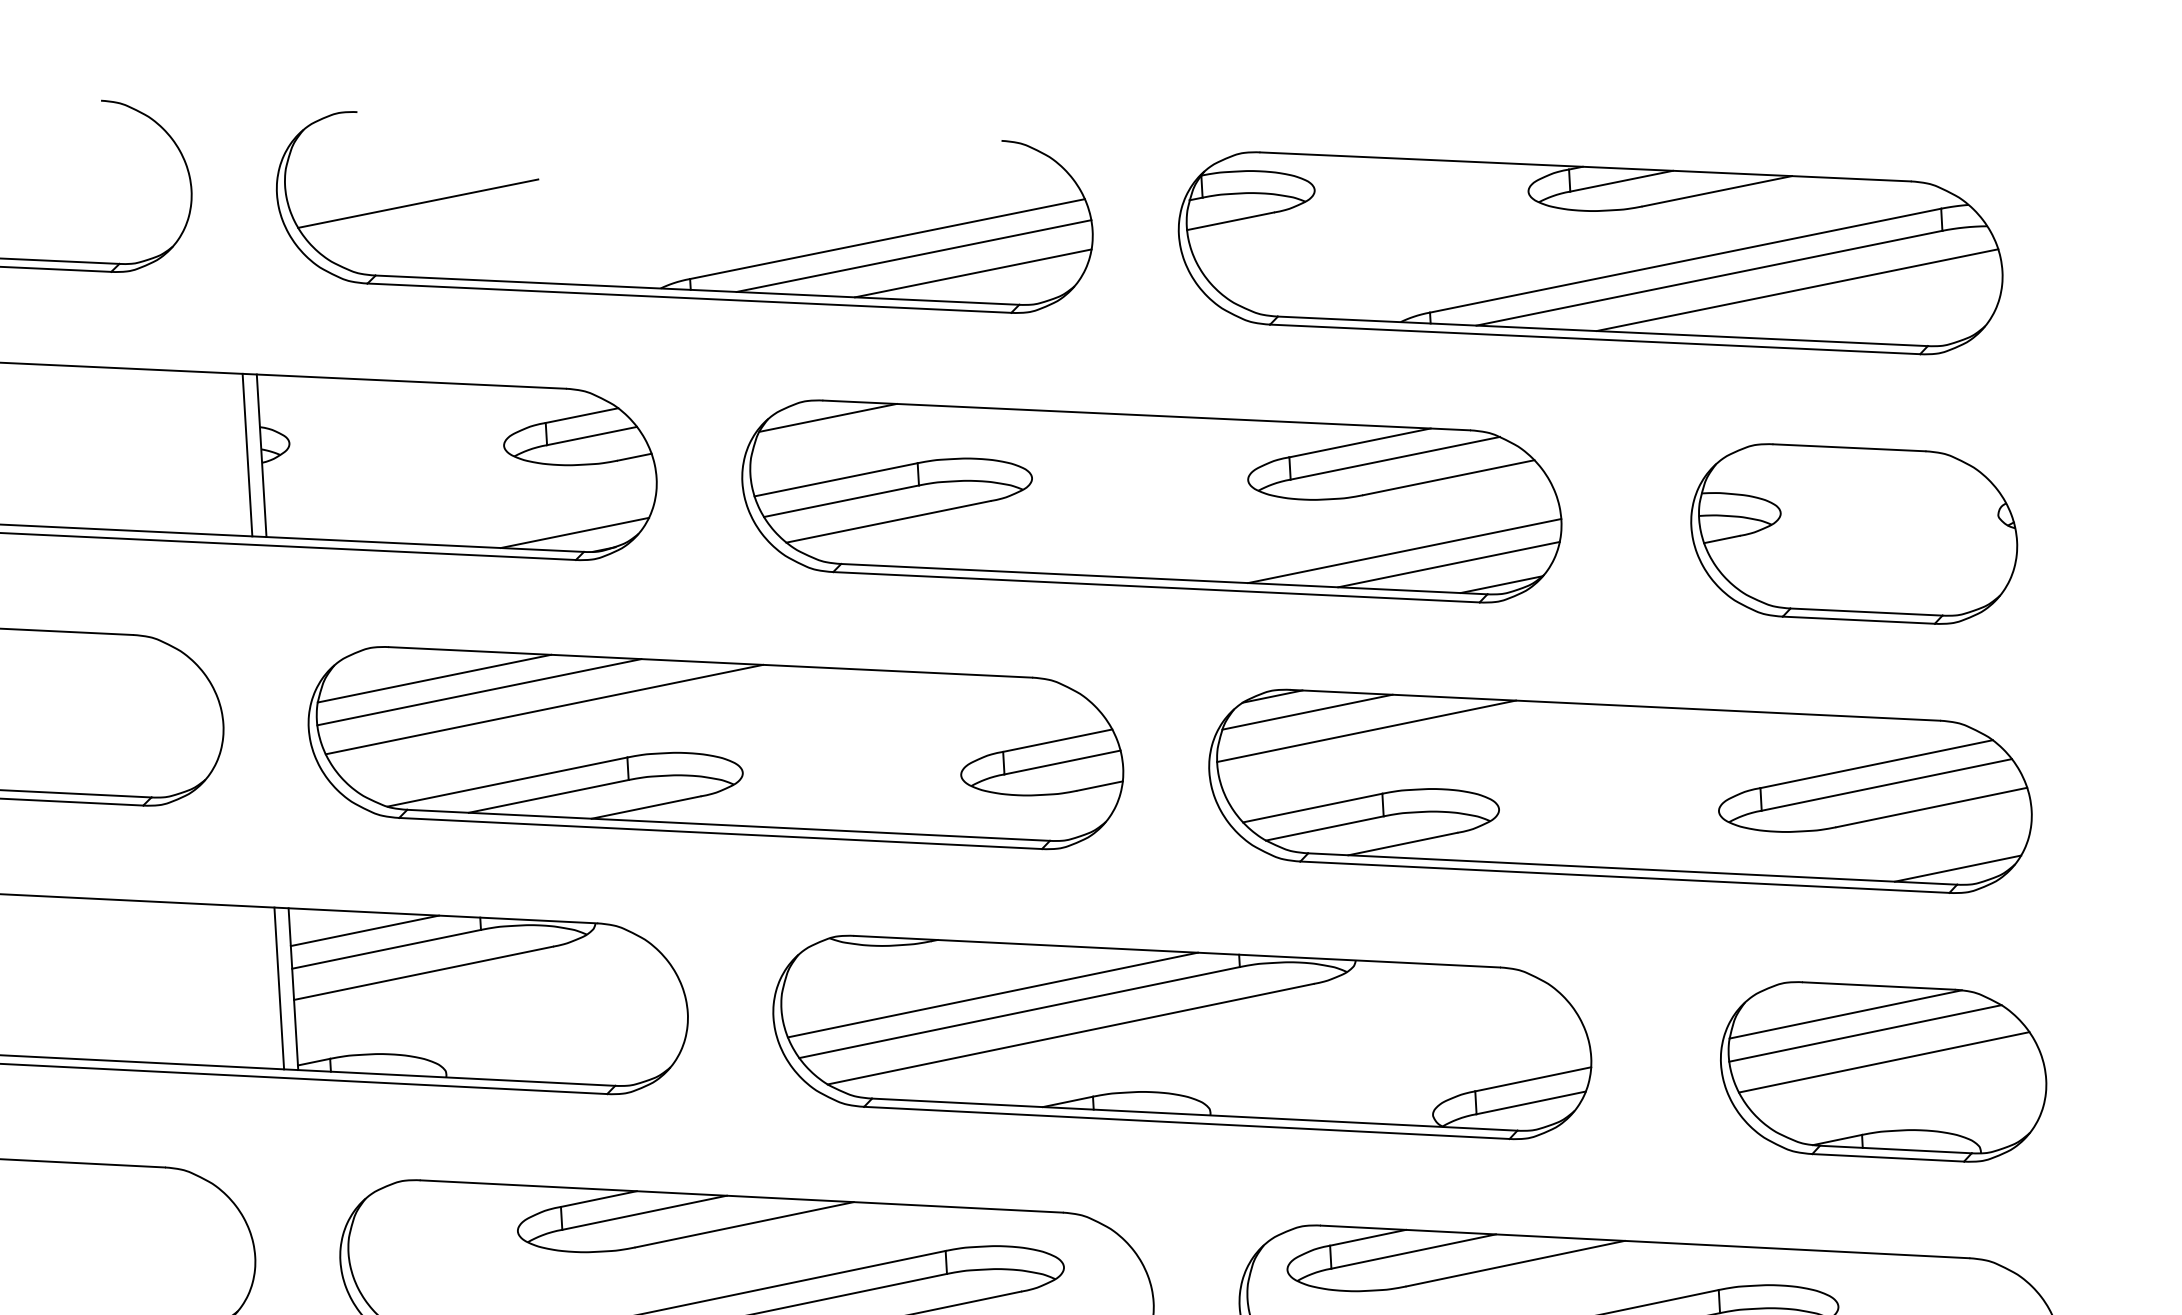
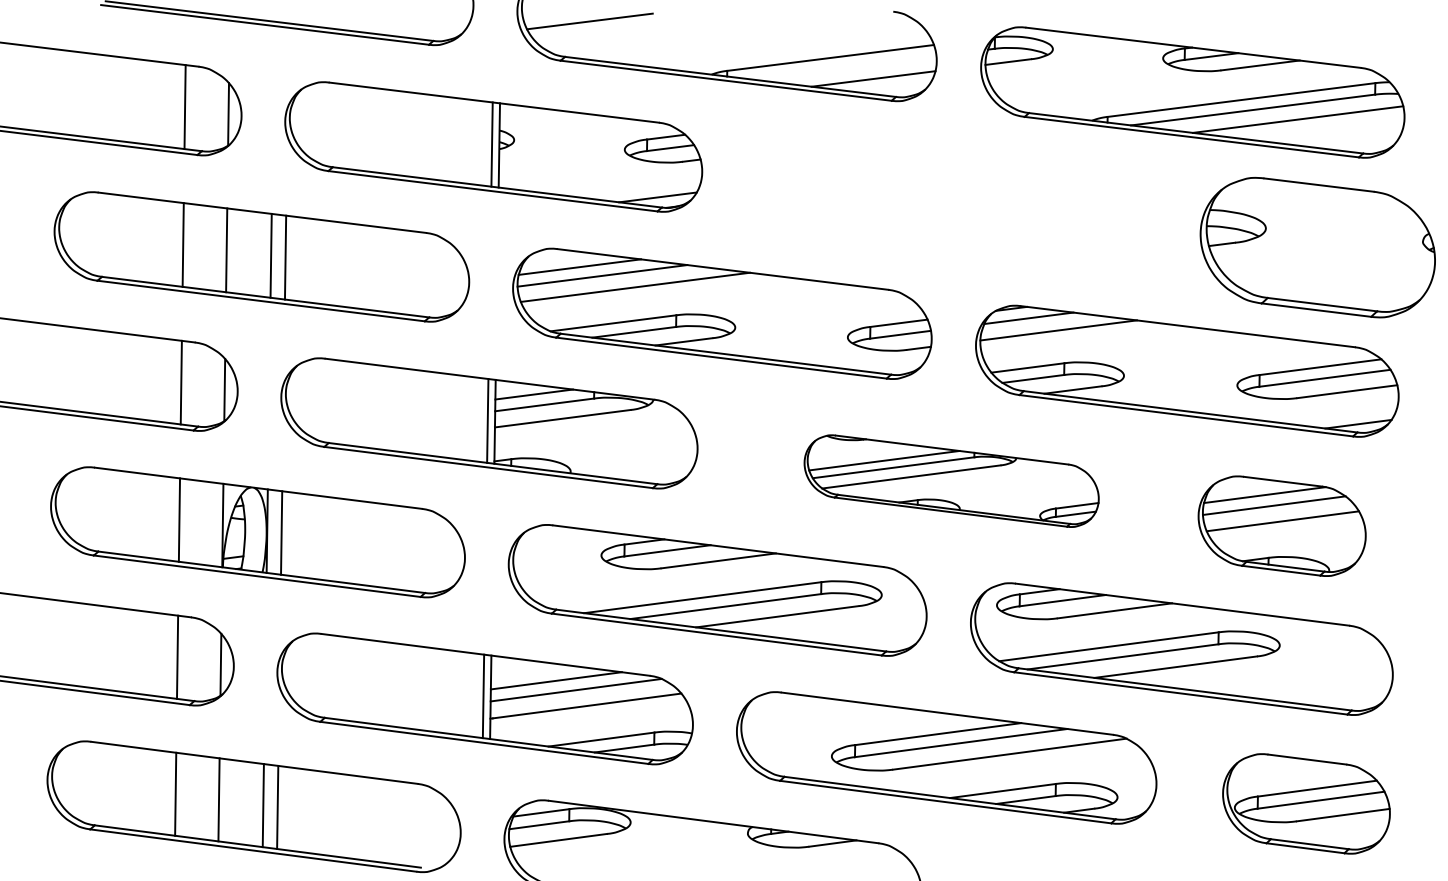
line: (913, 255) -> (843, 67), removed
part: (1151, 501) -> (956, 203), removed
part: (1853, 533) -> (1317, 247), size x1.4
part: (1181, 1036) -> (951, 480), size x0.7
part: (1882, 1070) -> (1281, 525), moved

